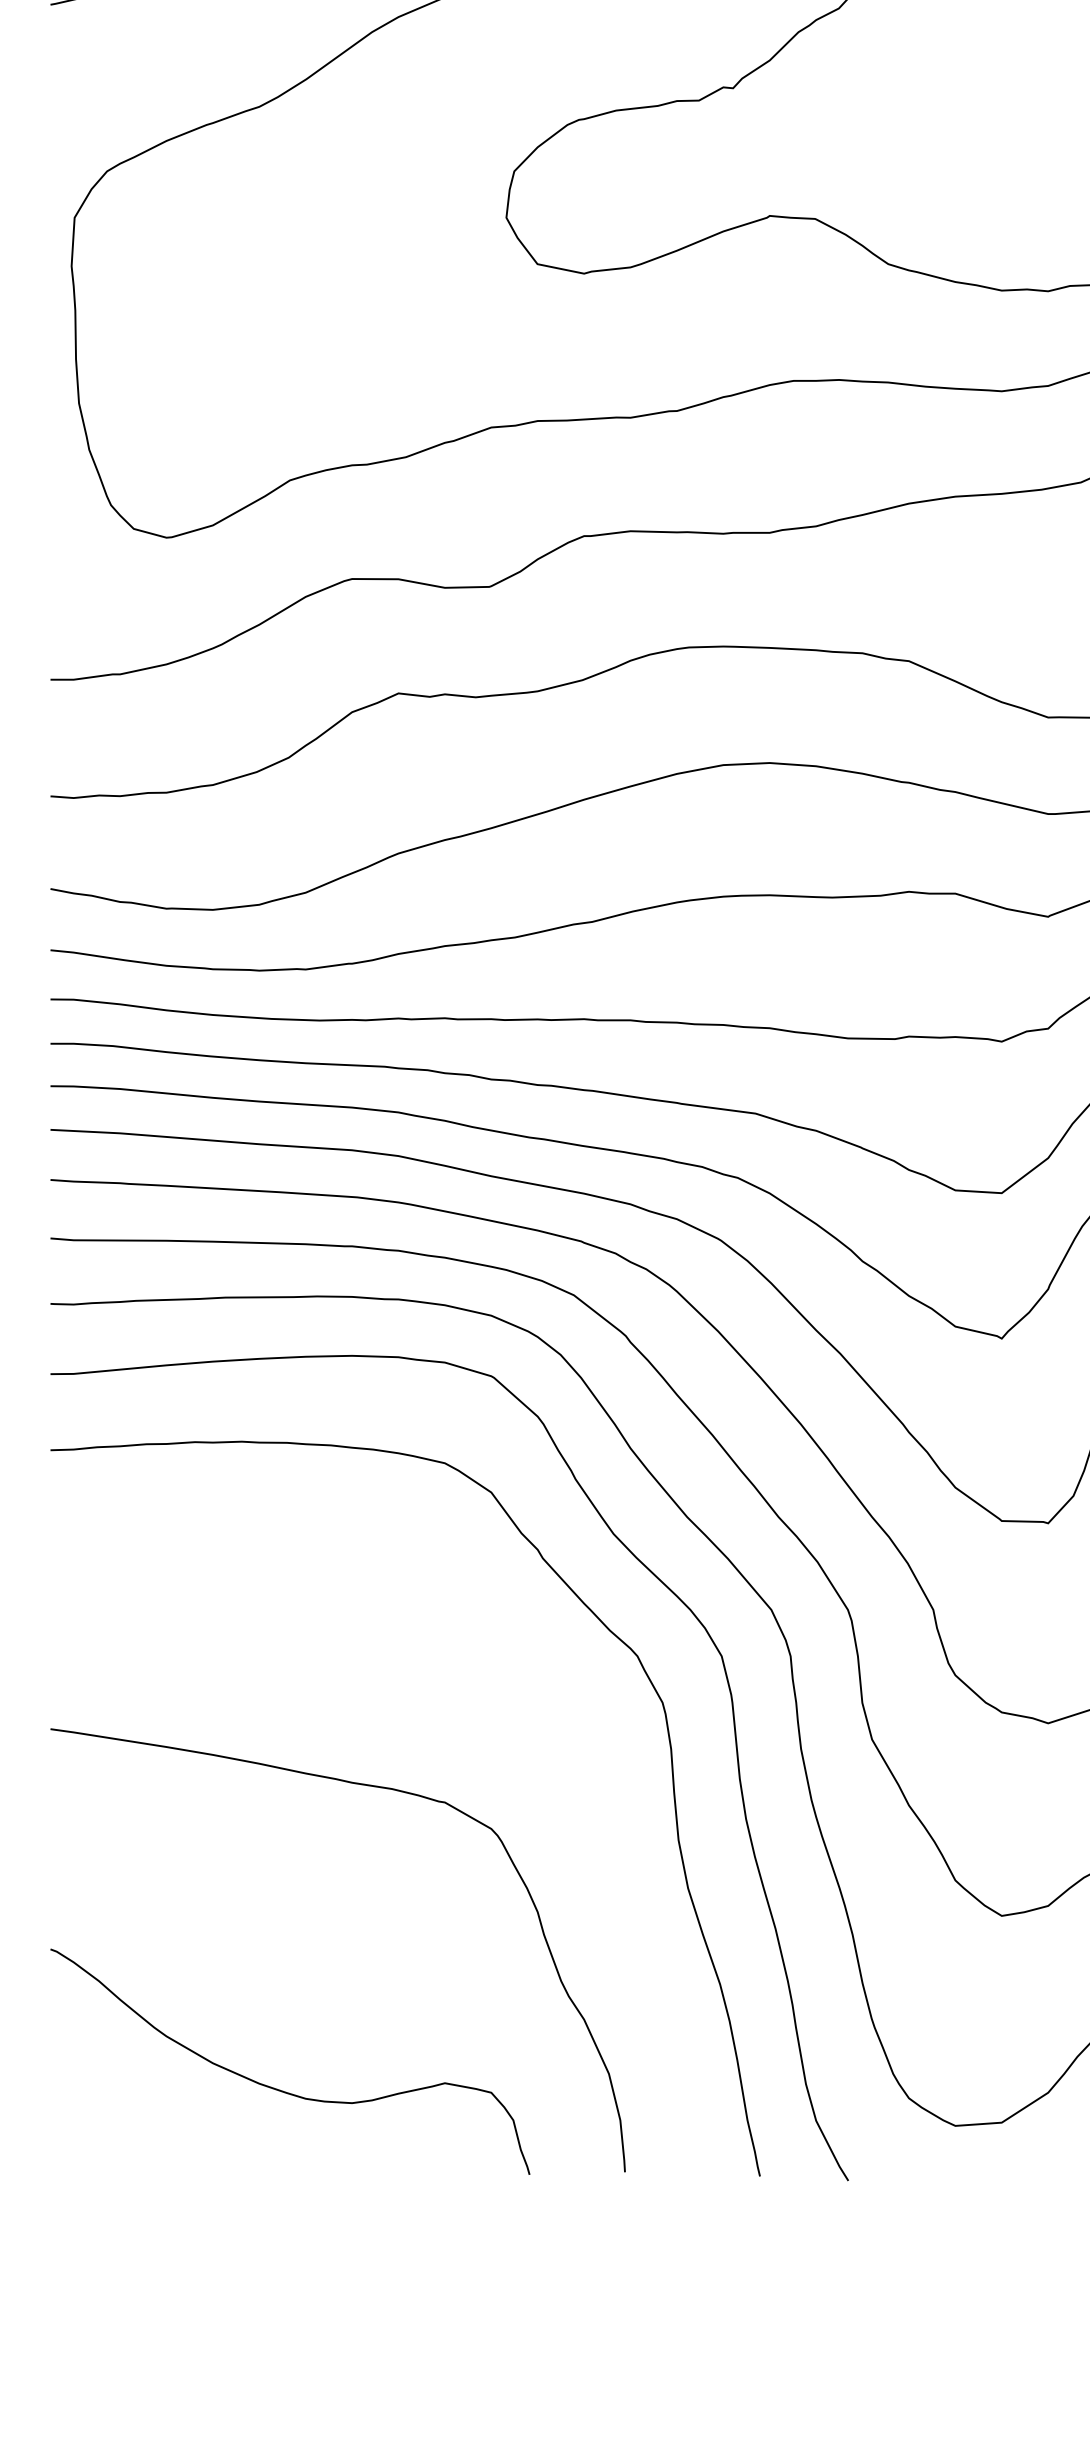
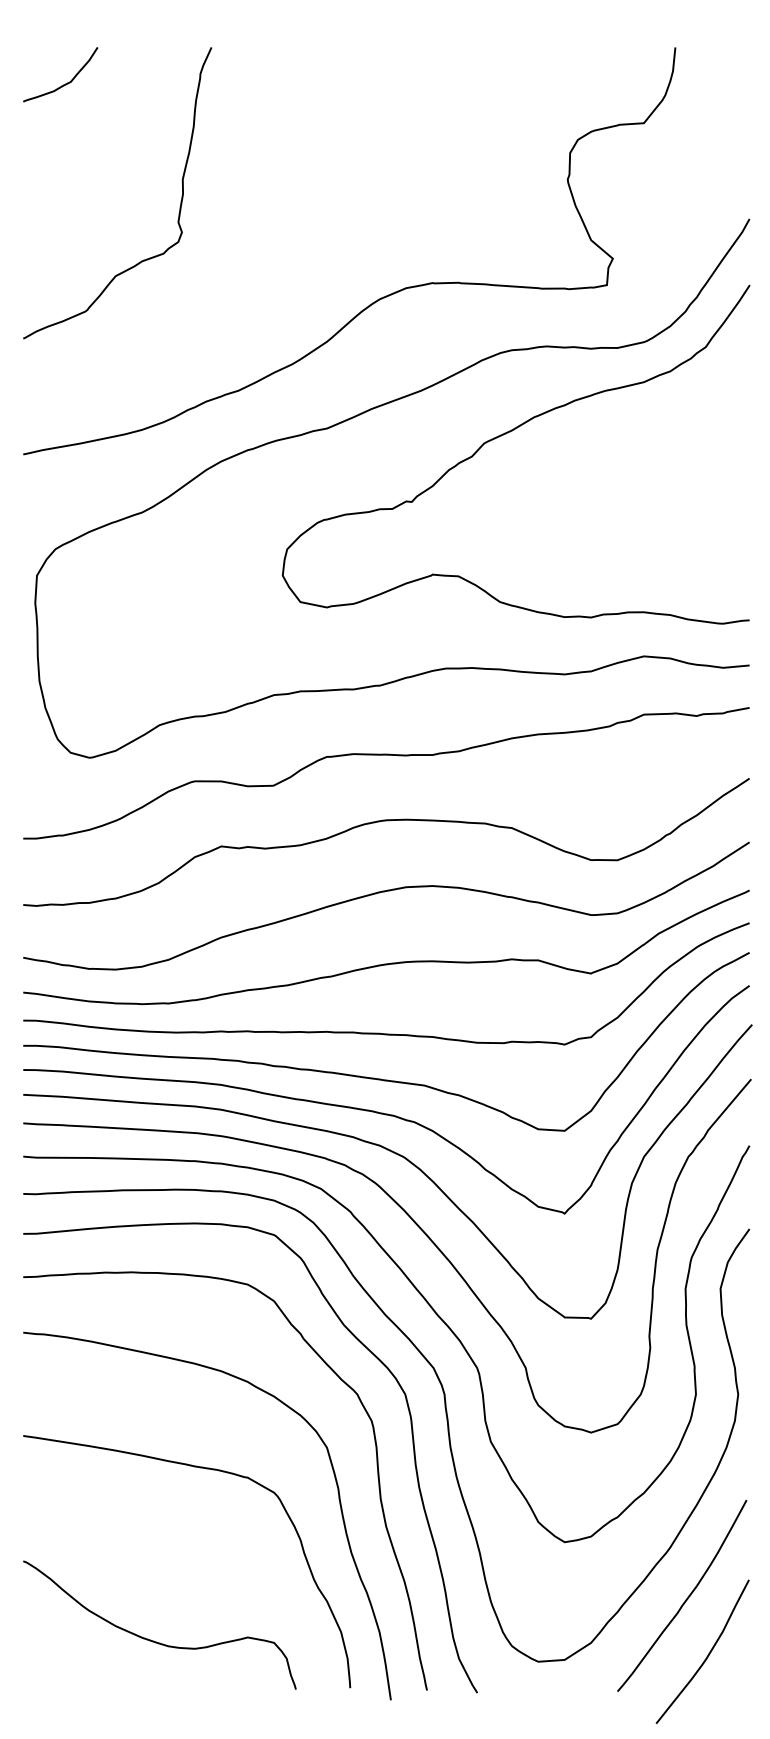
curve: (604, 1840) -> (338, 1499), added

